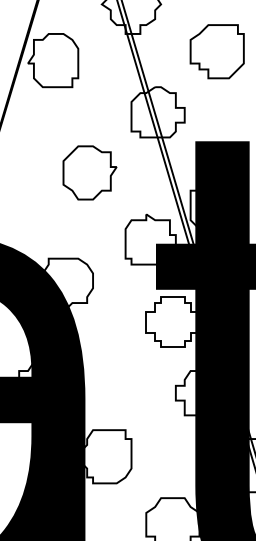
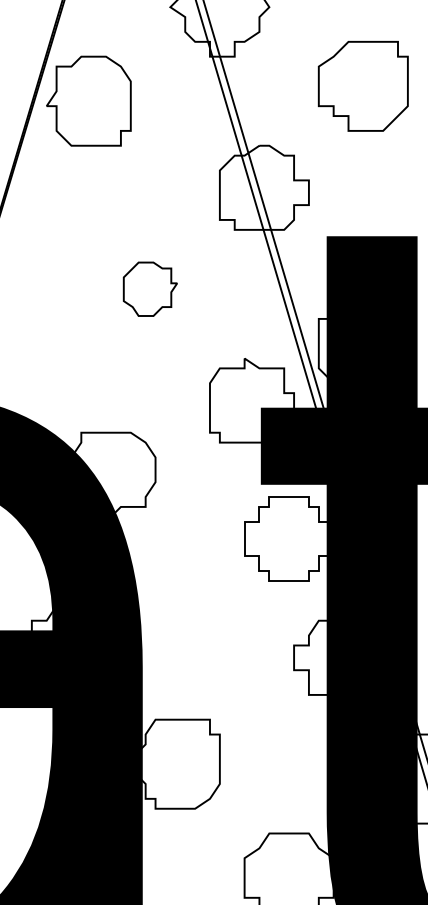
part: (89, 172) -> (149, 288), size x0.6

